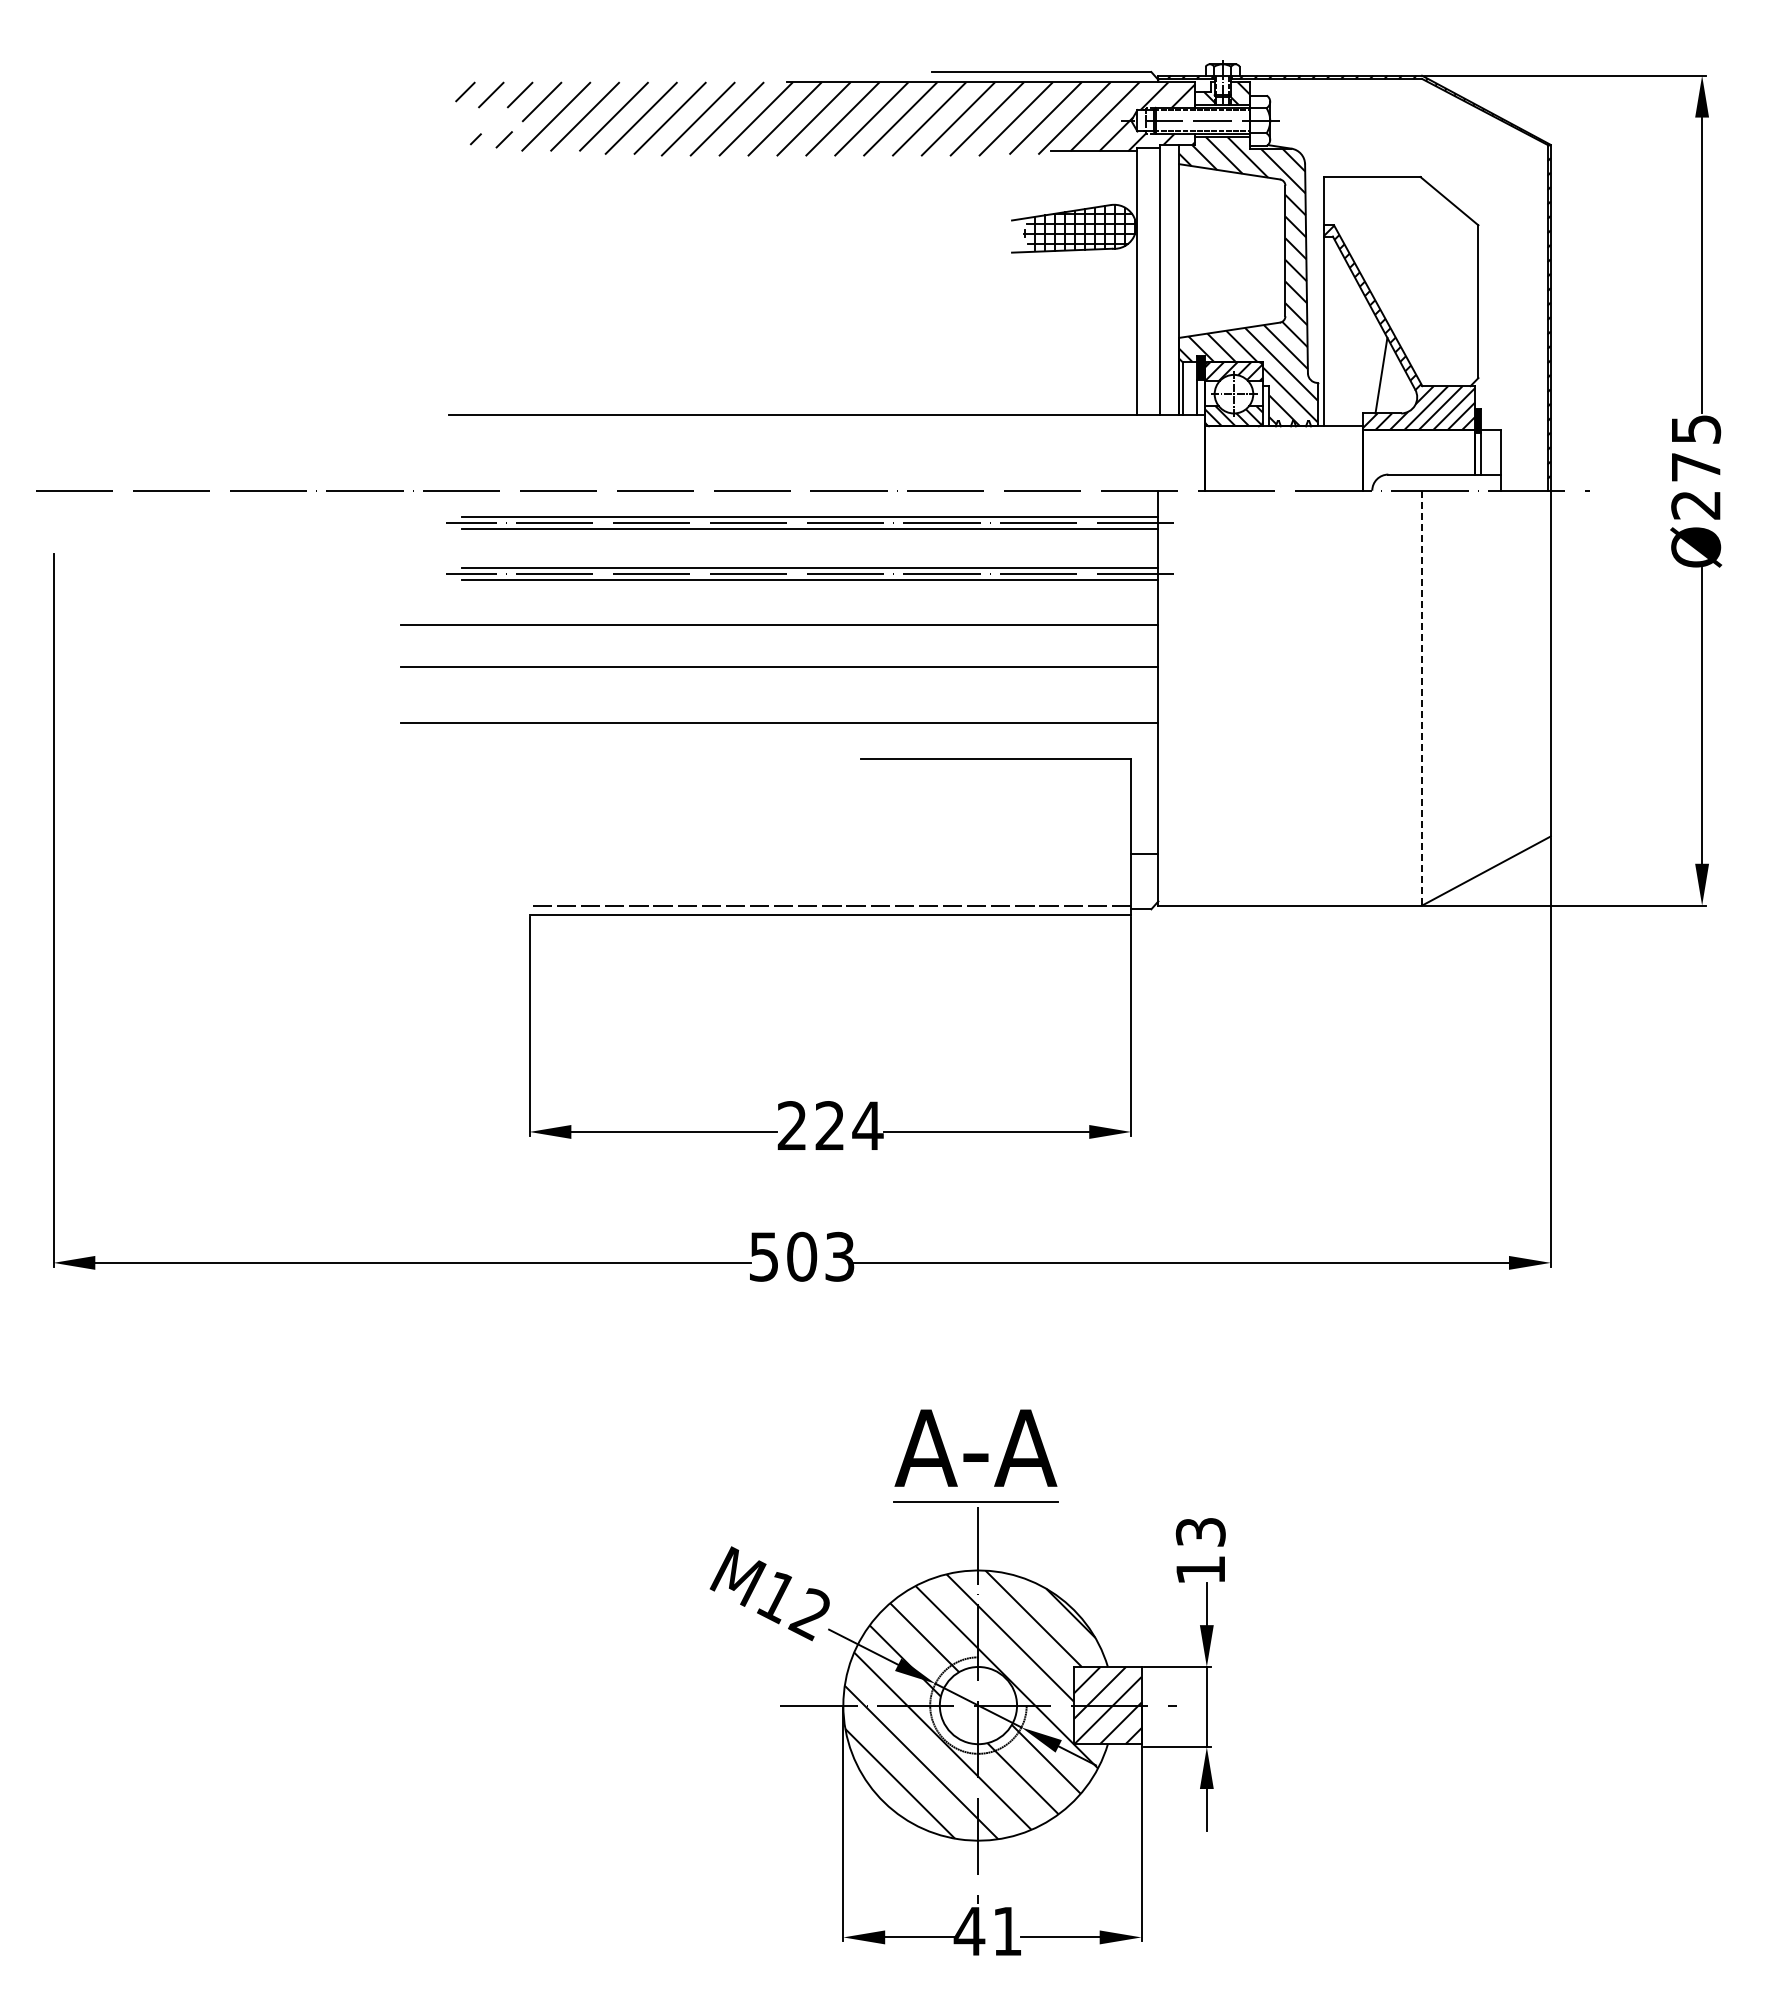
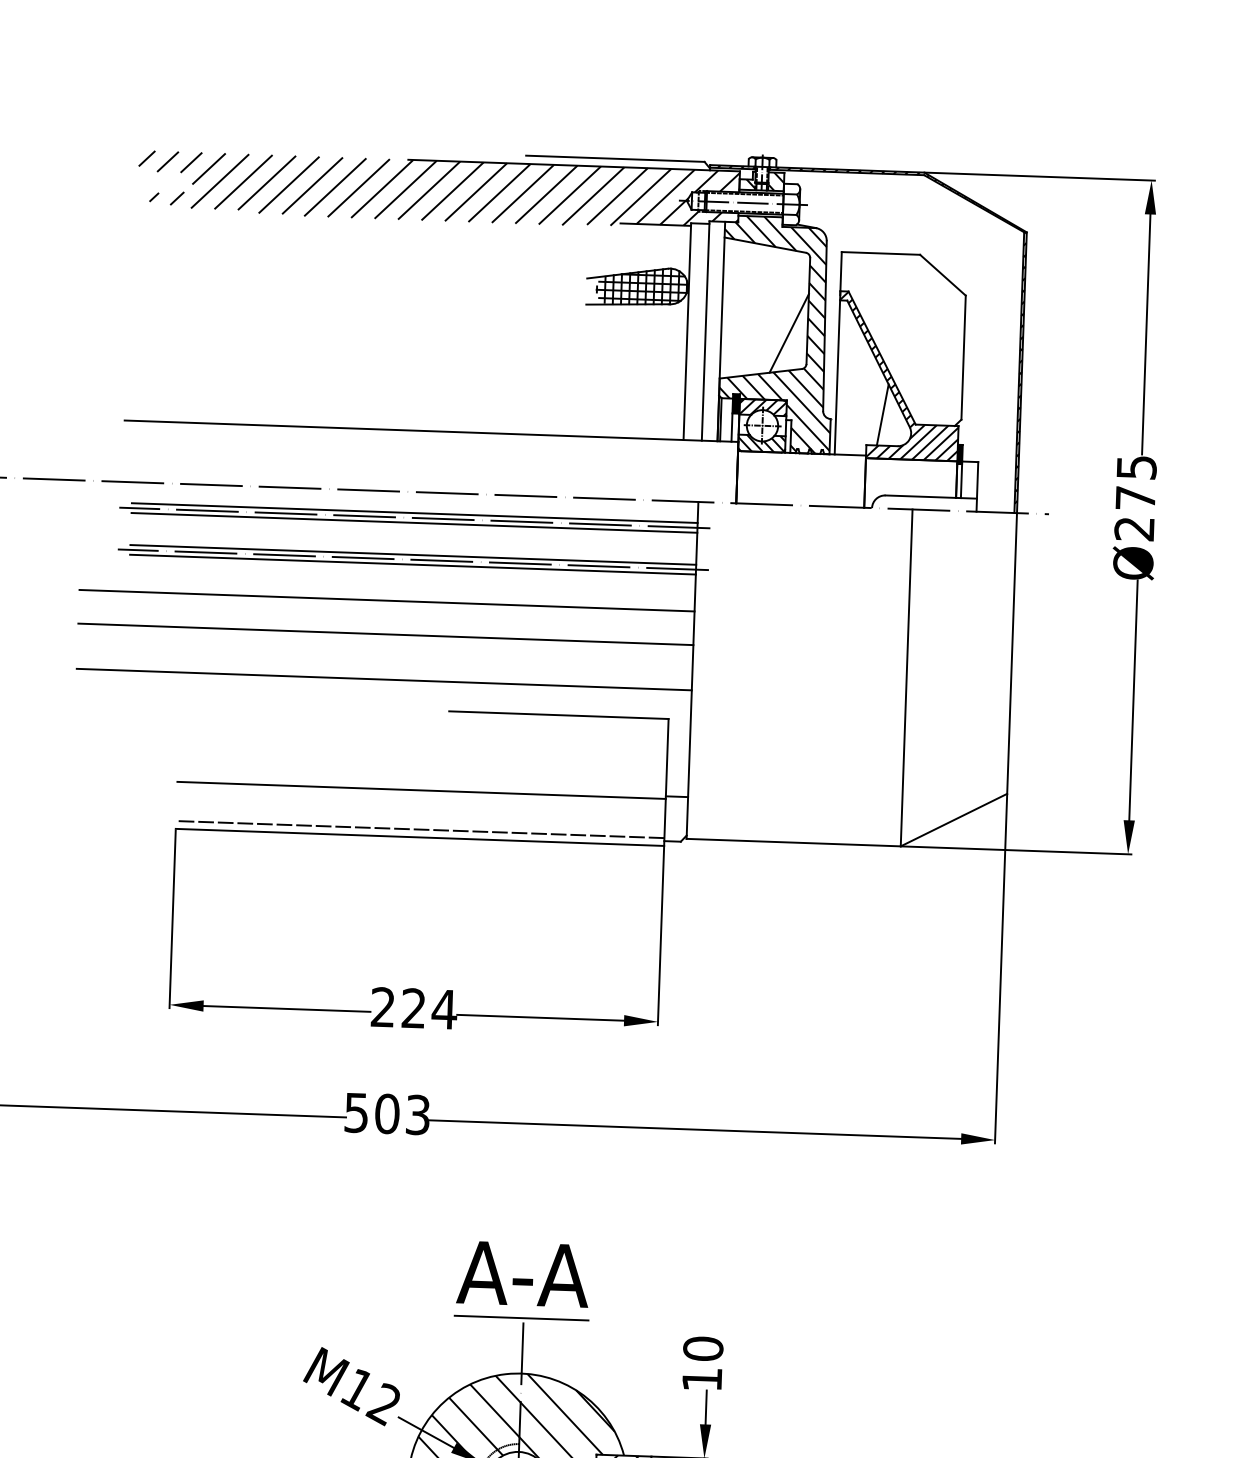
line: (1262, 279) -> (788, 333), added
line: (1422, 698) -> (906, 678), dashed -> solid
line: (830, 857) -> (421, 790), added
text: (1200, 1532) -> (703, 1349), 13 -> 10

